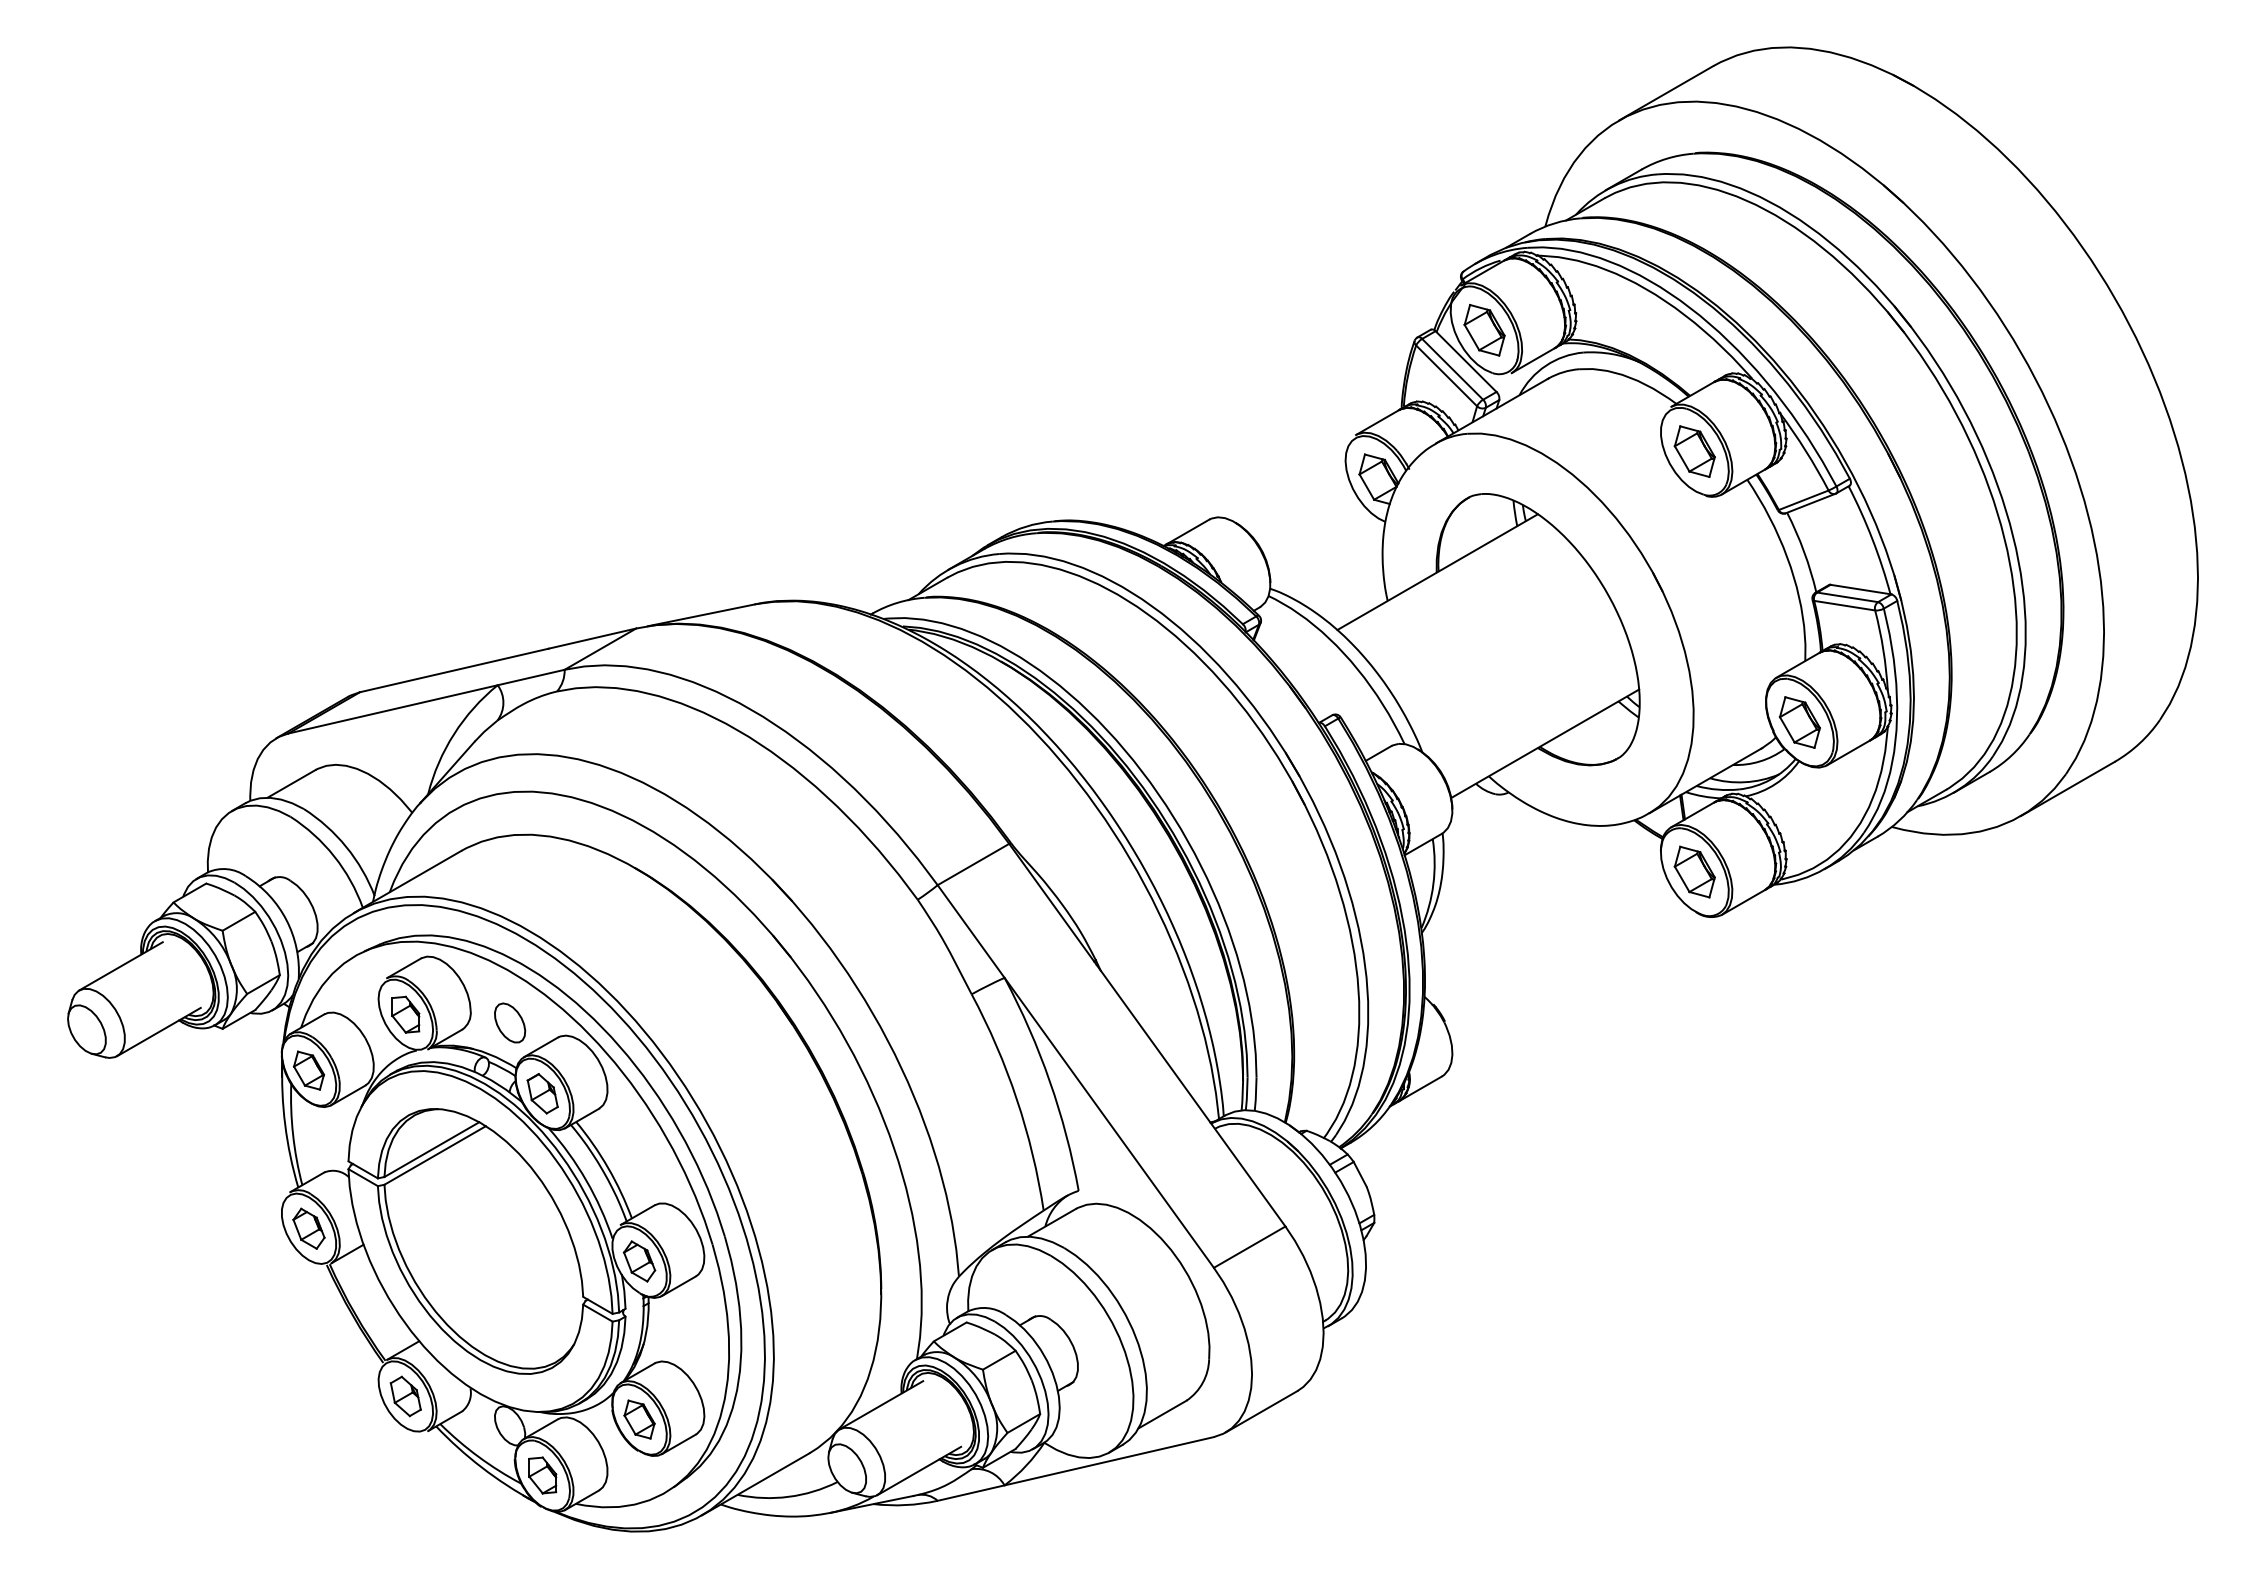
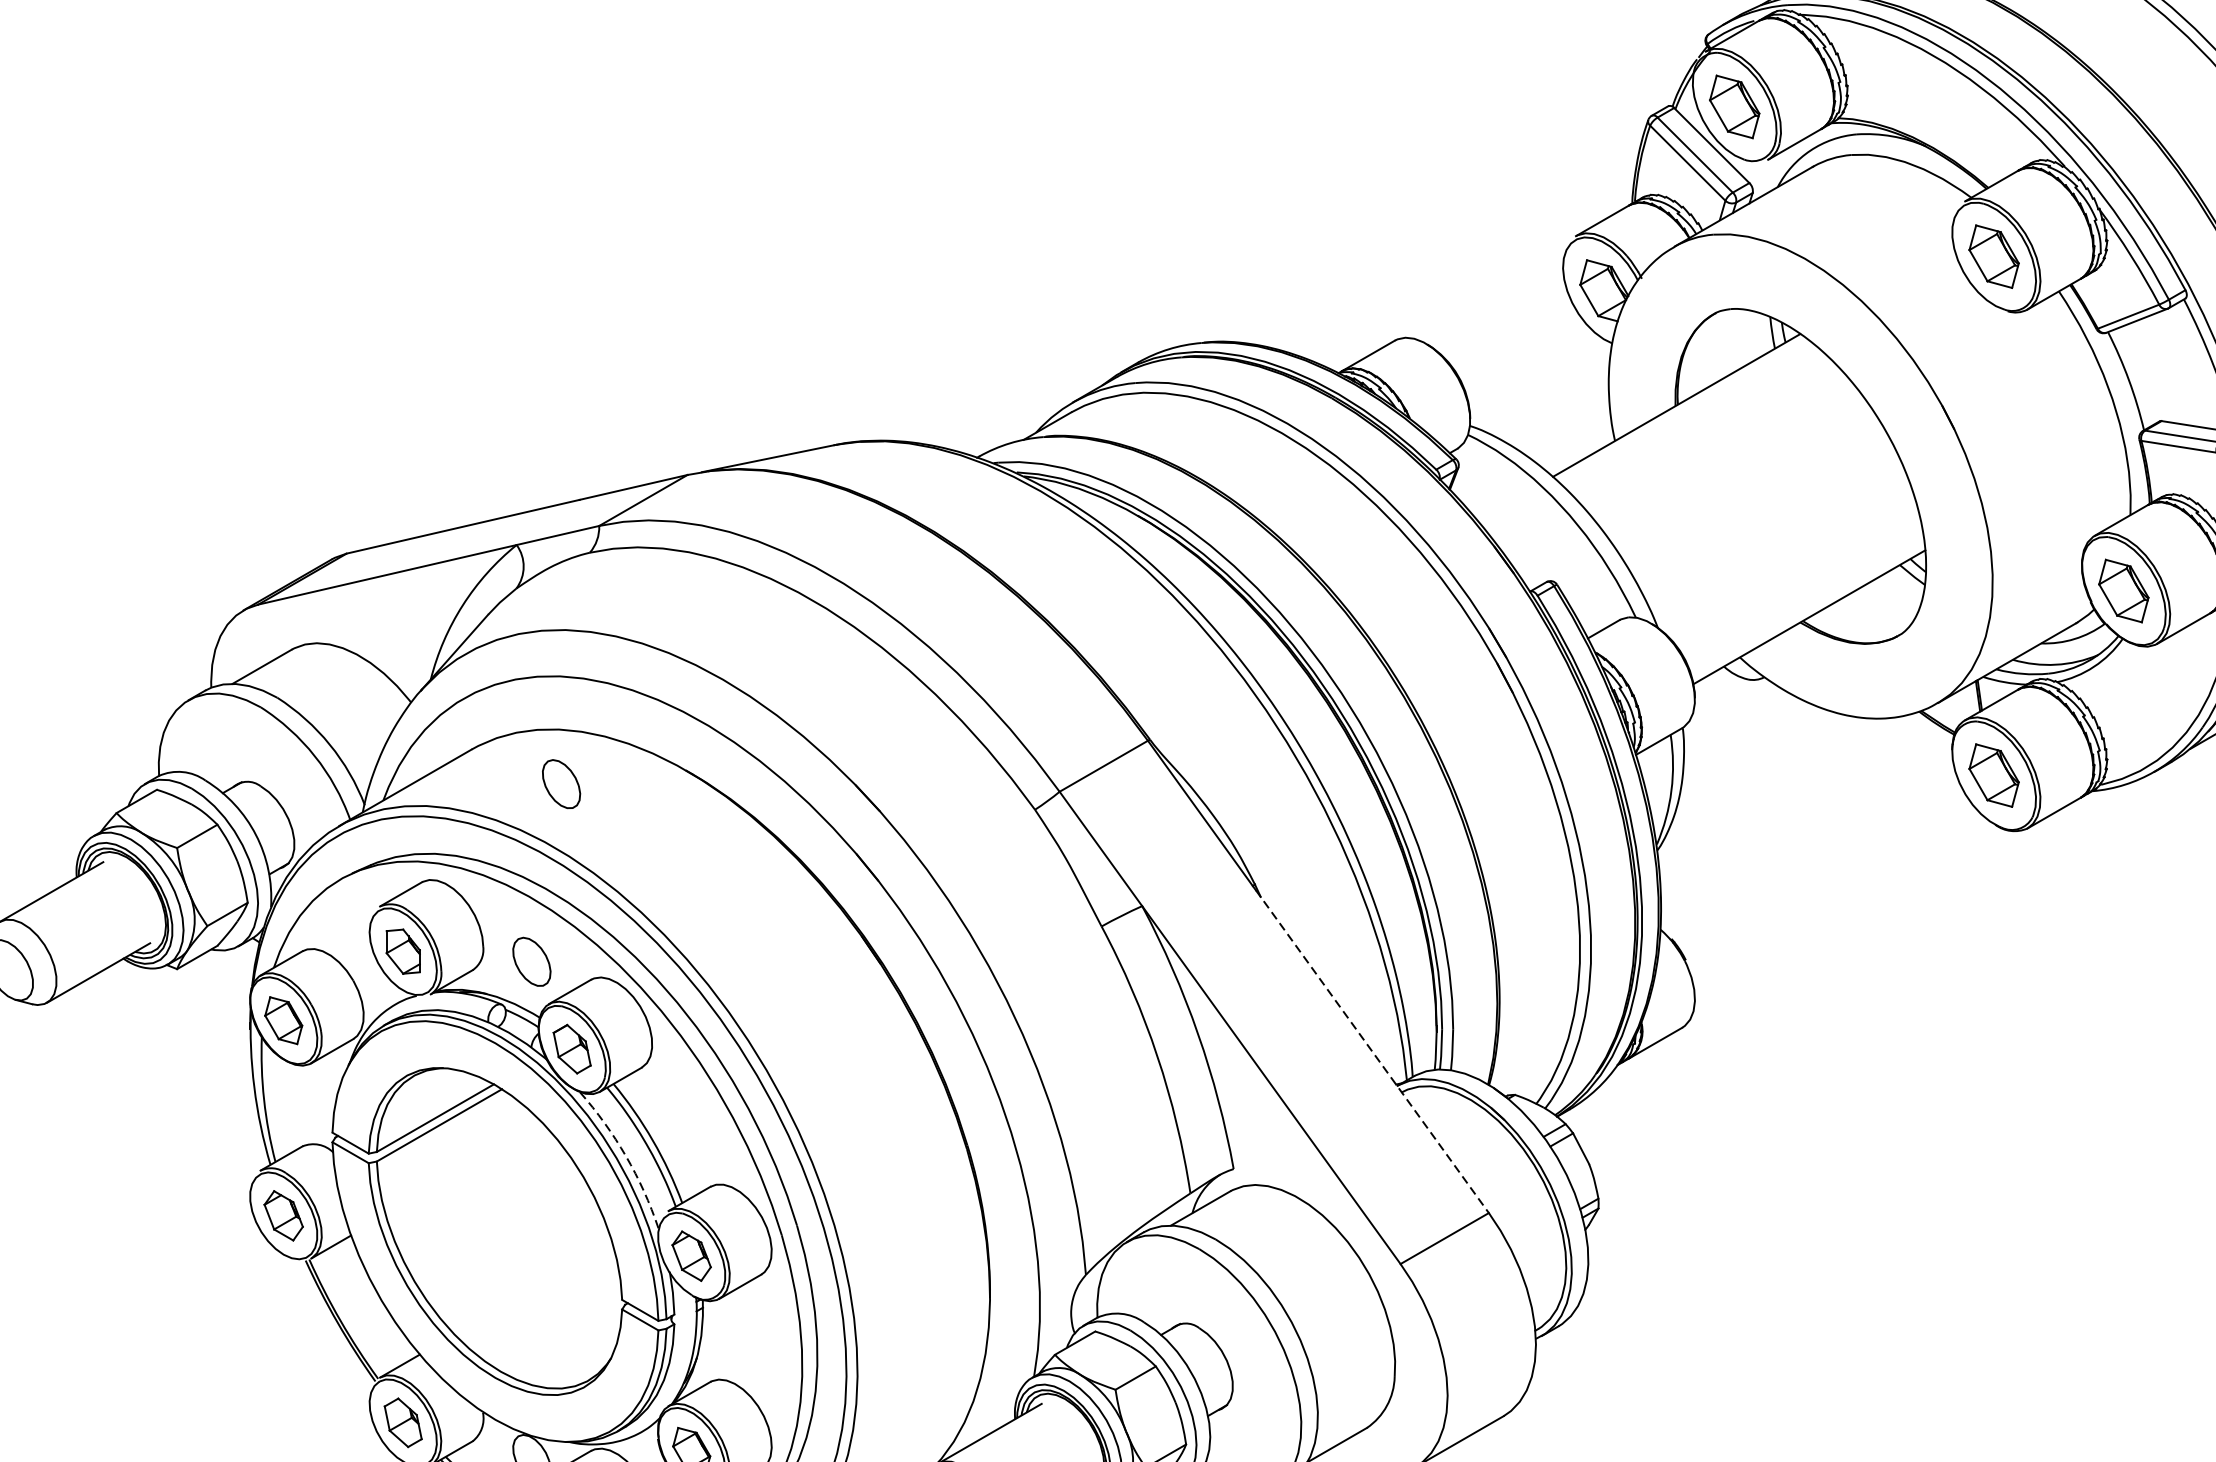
part: (534, 878) -> (562, 783), added
line: (1191, 1096) -> (1372, 1052), solid -> dashed
arc: (586, 1180) -> (626, 1156), solid -> dashed

